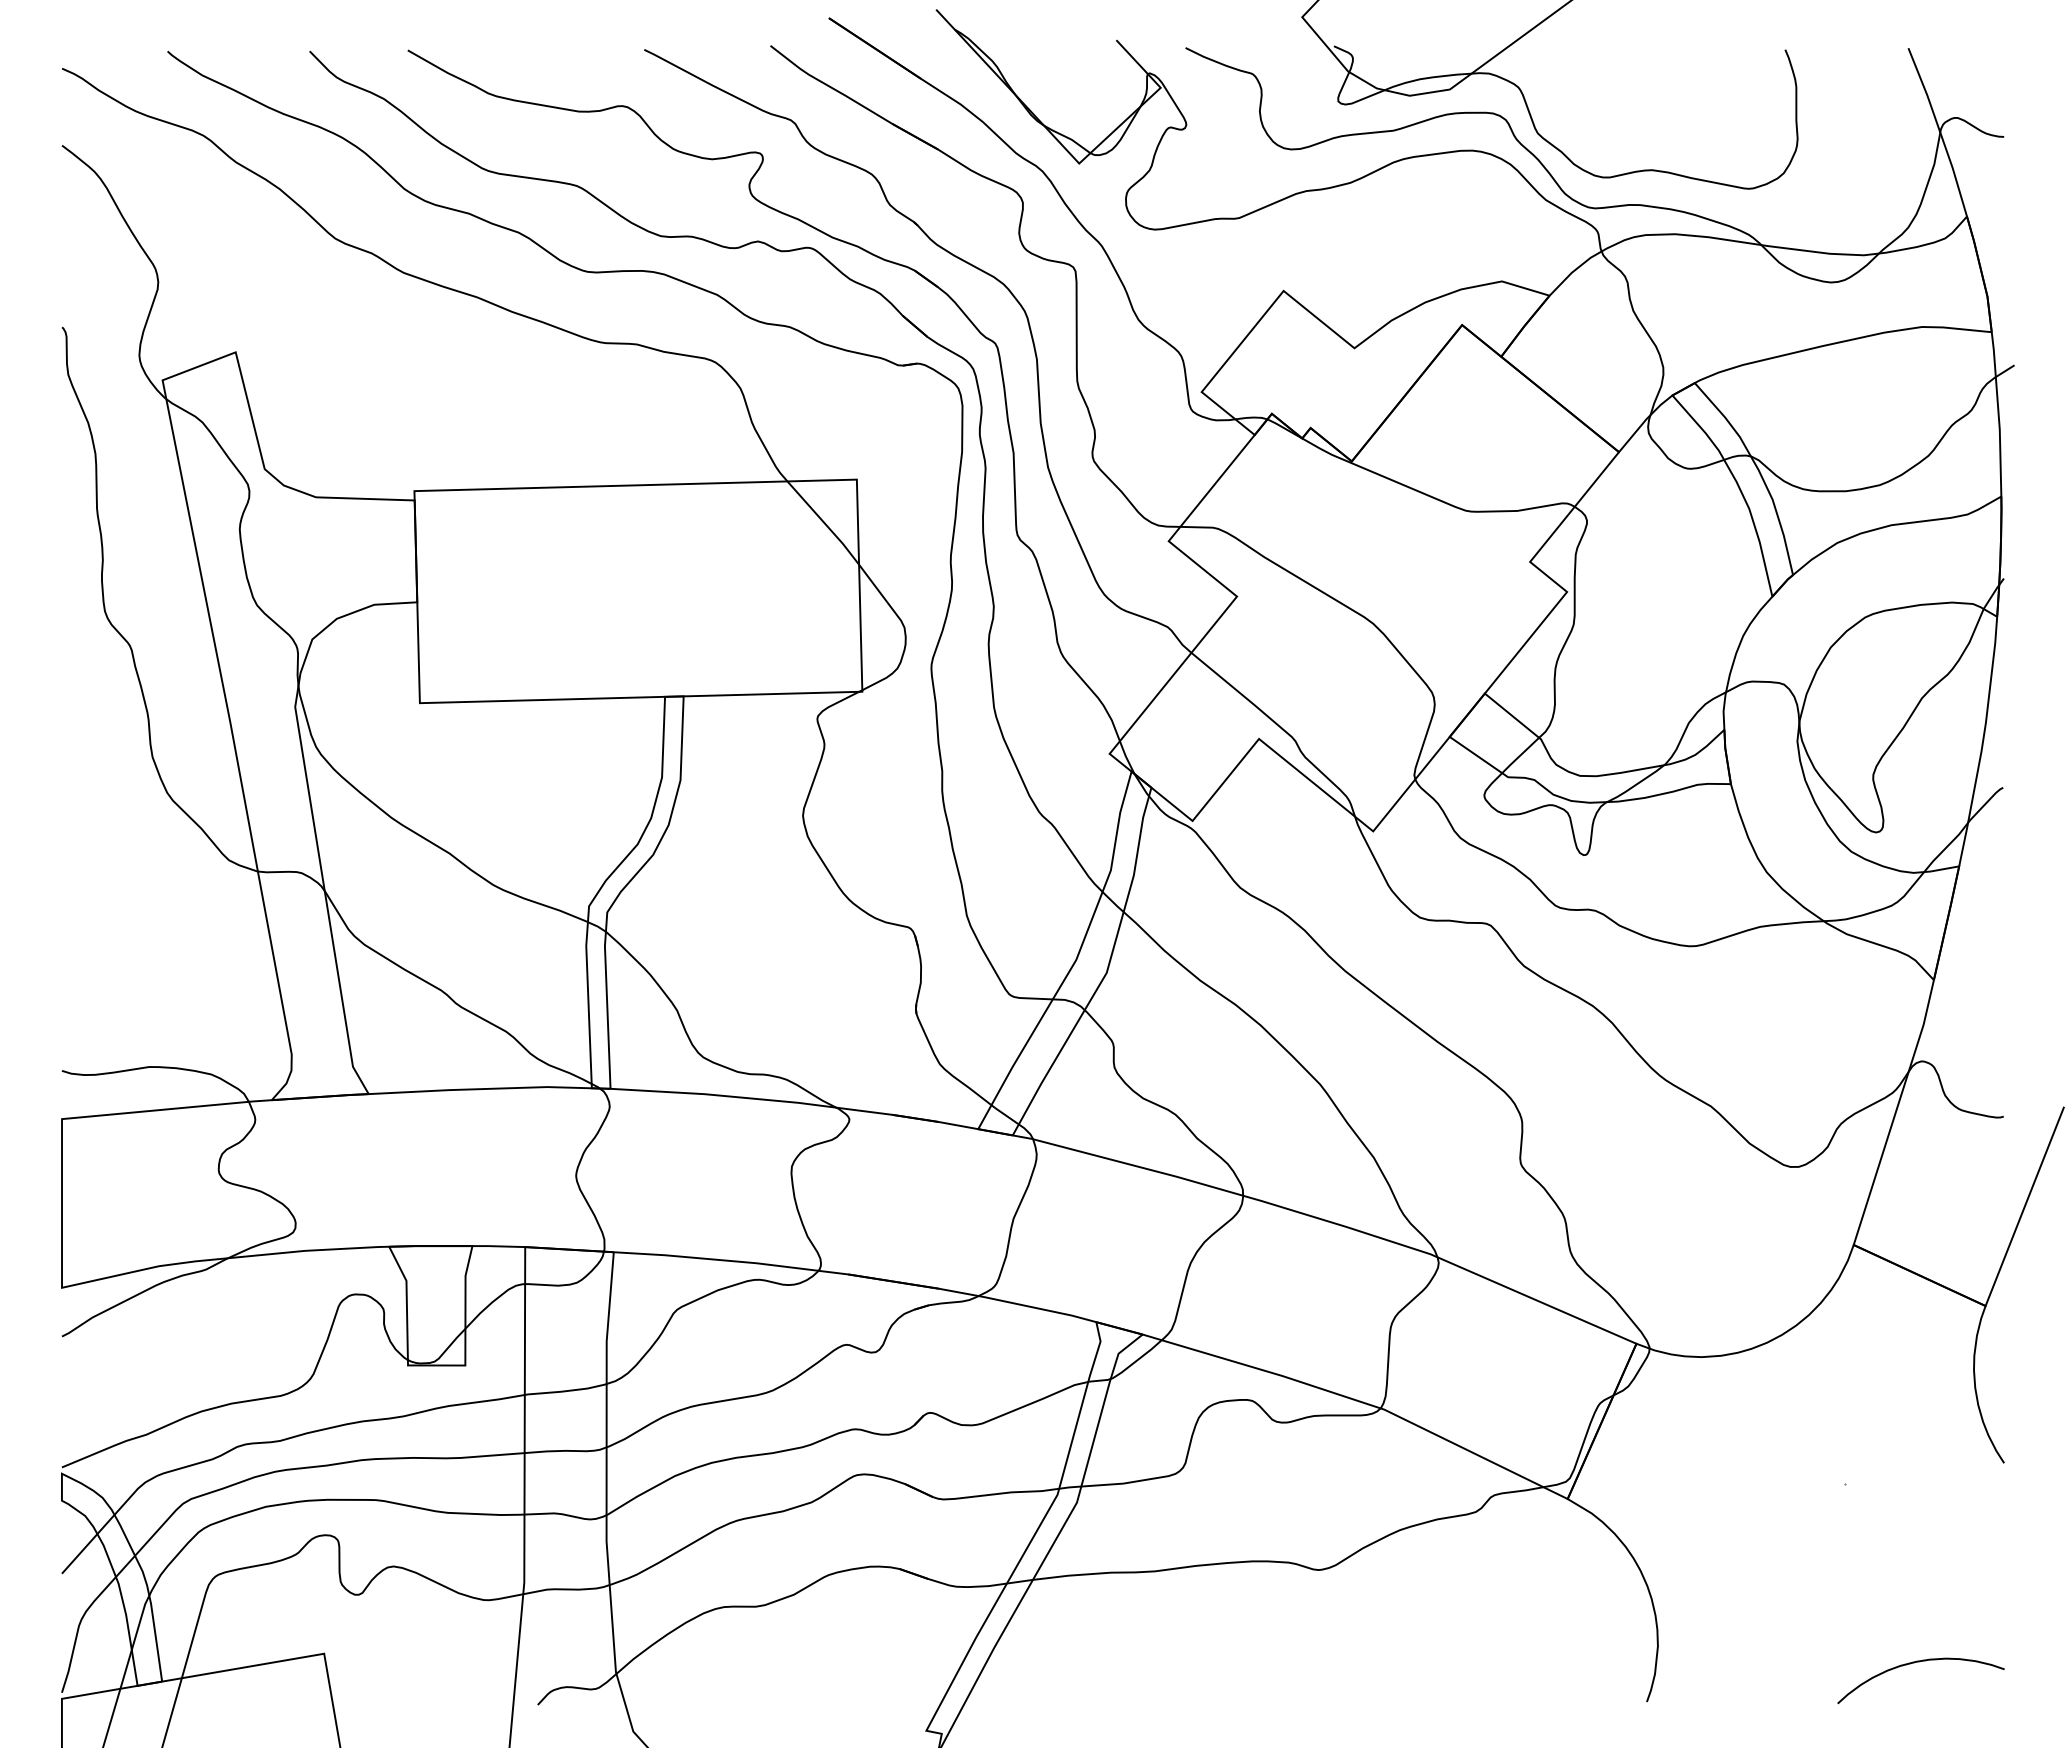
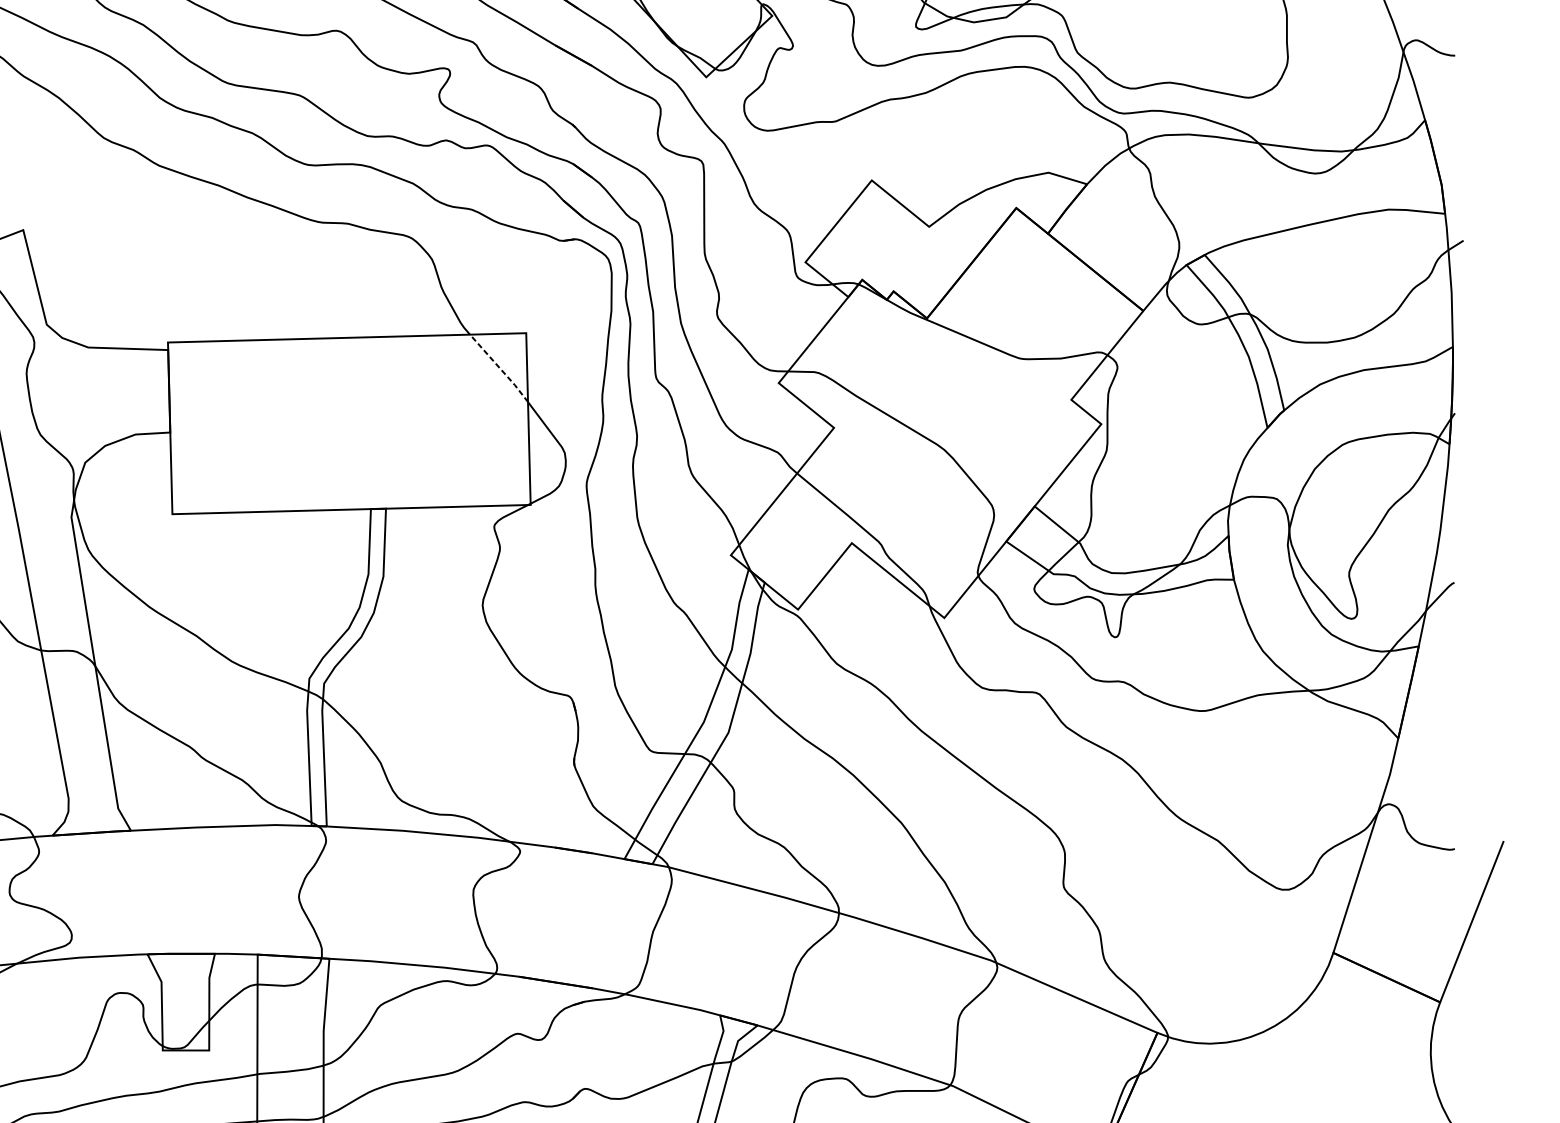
line: (824, 523) -> (500, 368), solid -> dashed

